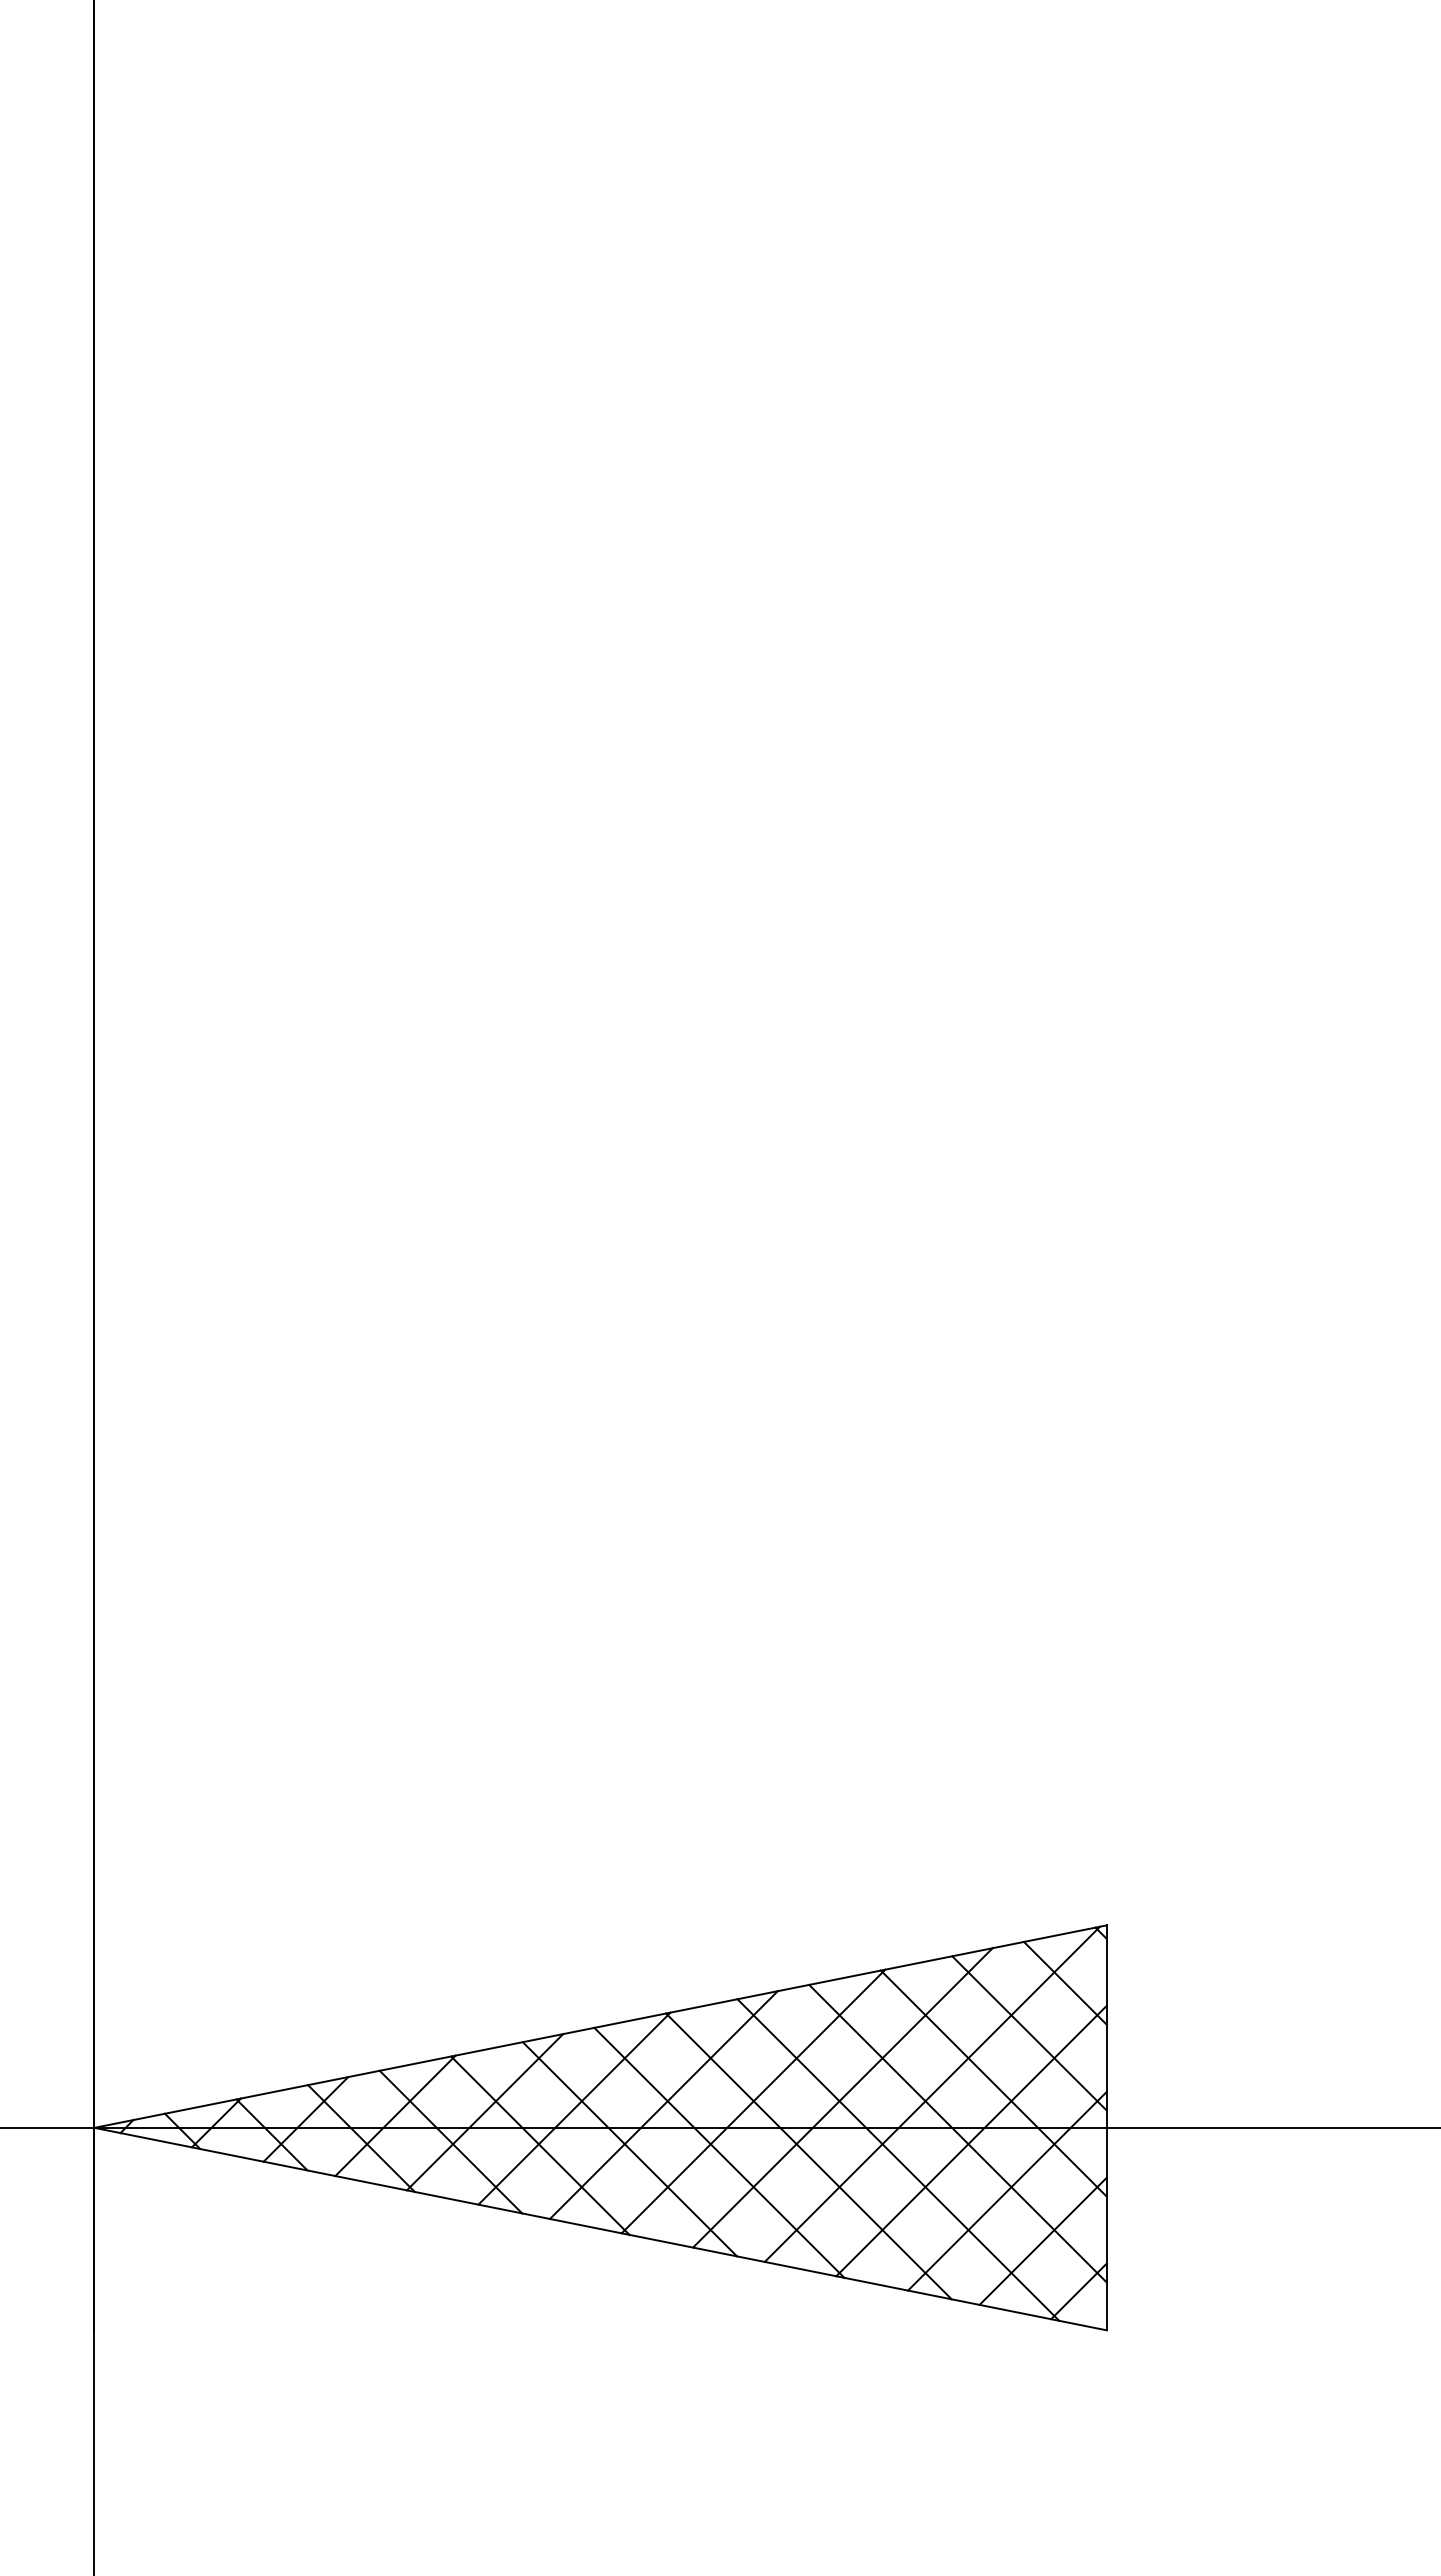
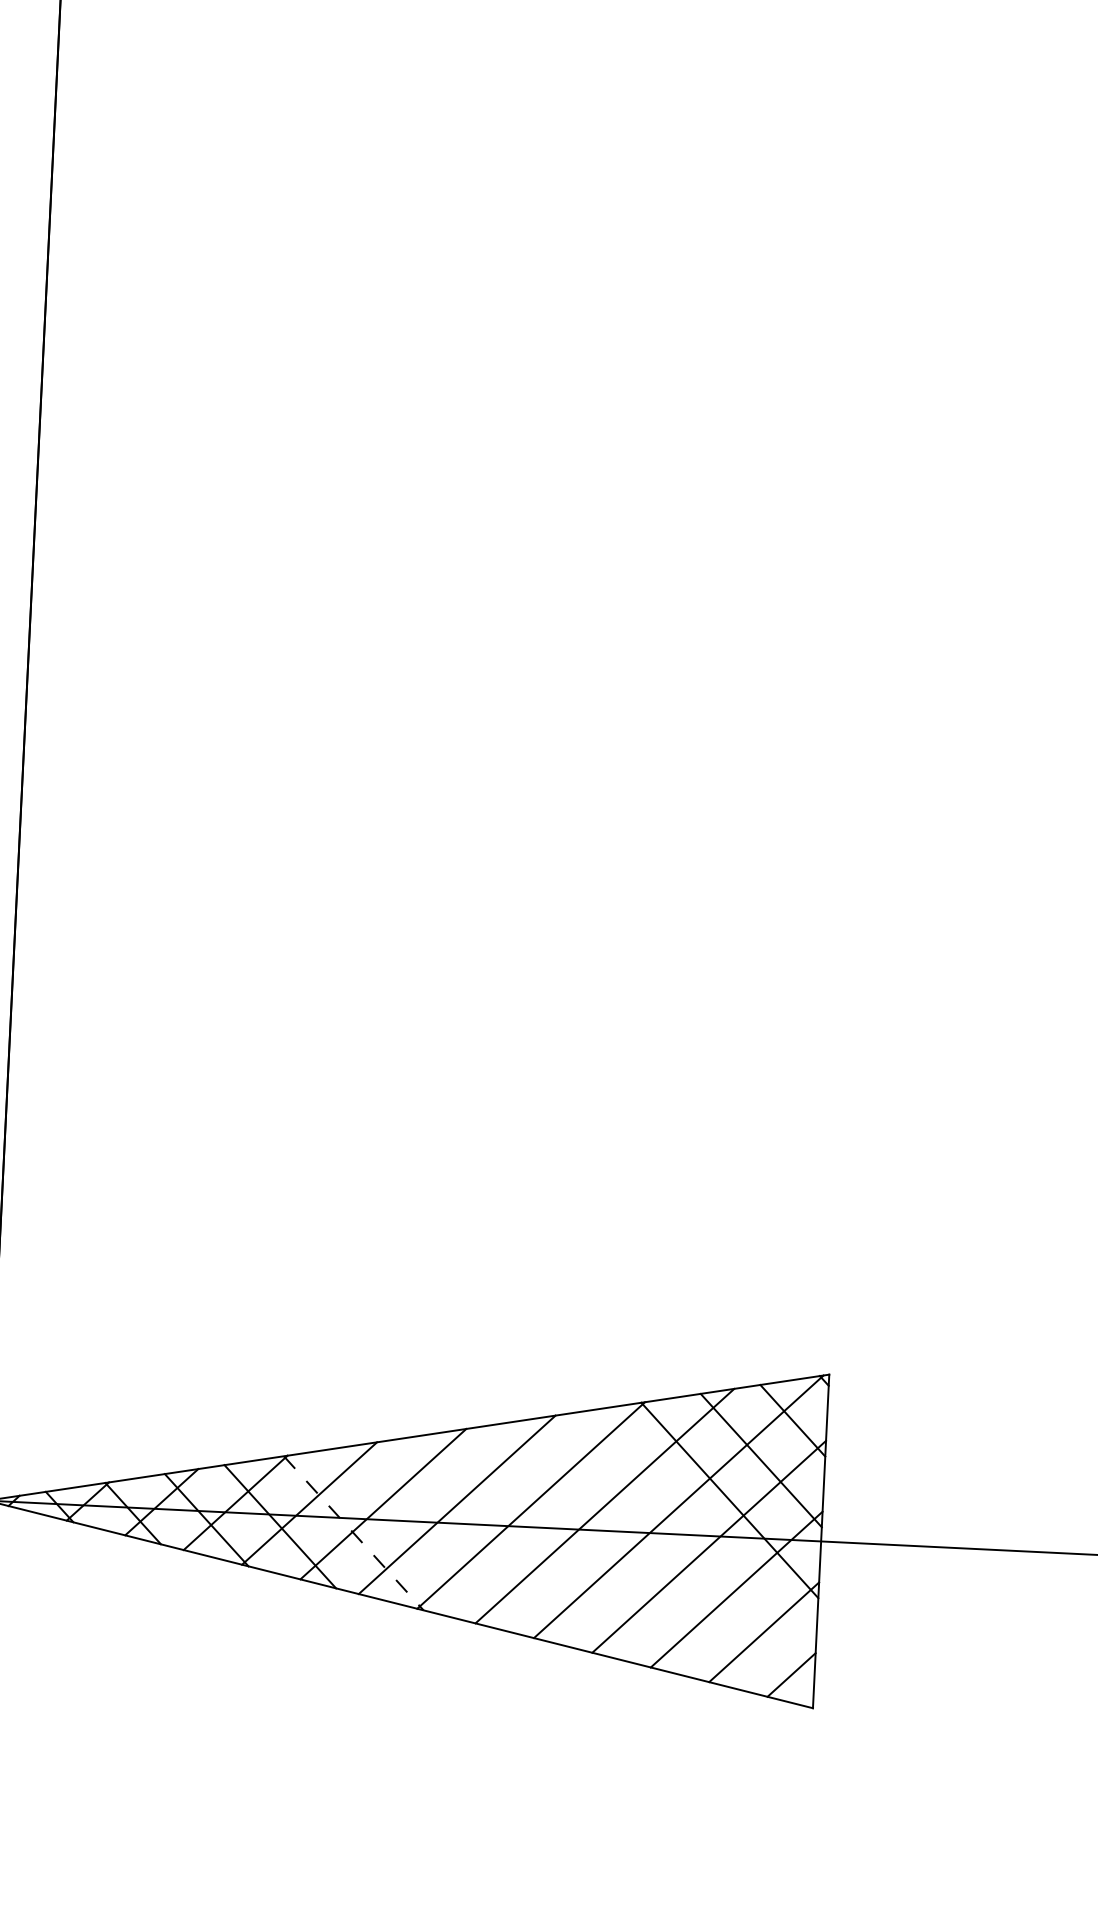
line: (957, 2133) -> (697, 1540), removed
line: (540, 2146) -> (353, 1533), solid -> dashed
line: (629, 2149) -> (427, 1540), removed
line: (719, 2152) -> (501, 1546), removed
line: (808, 2156) -> (574, 1553), removed
line: (898, 2159) -> (648, 1559), removed

